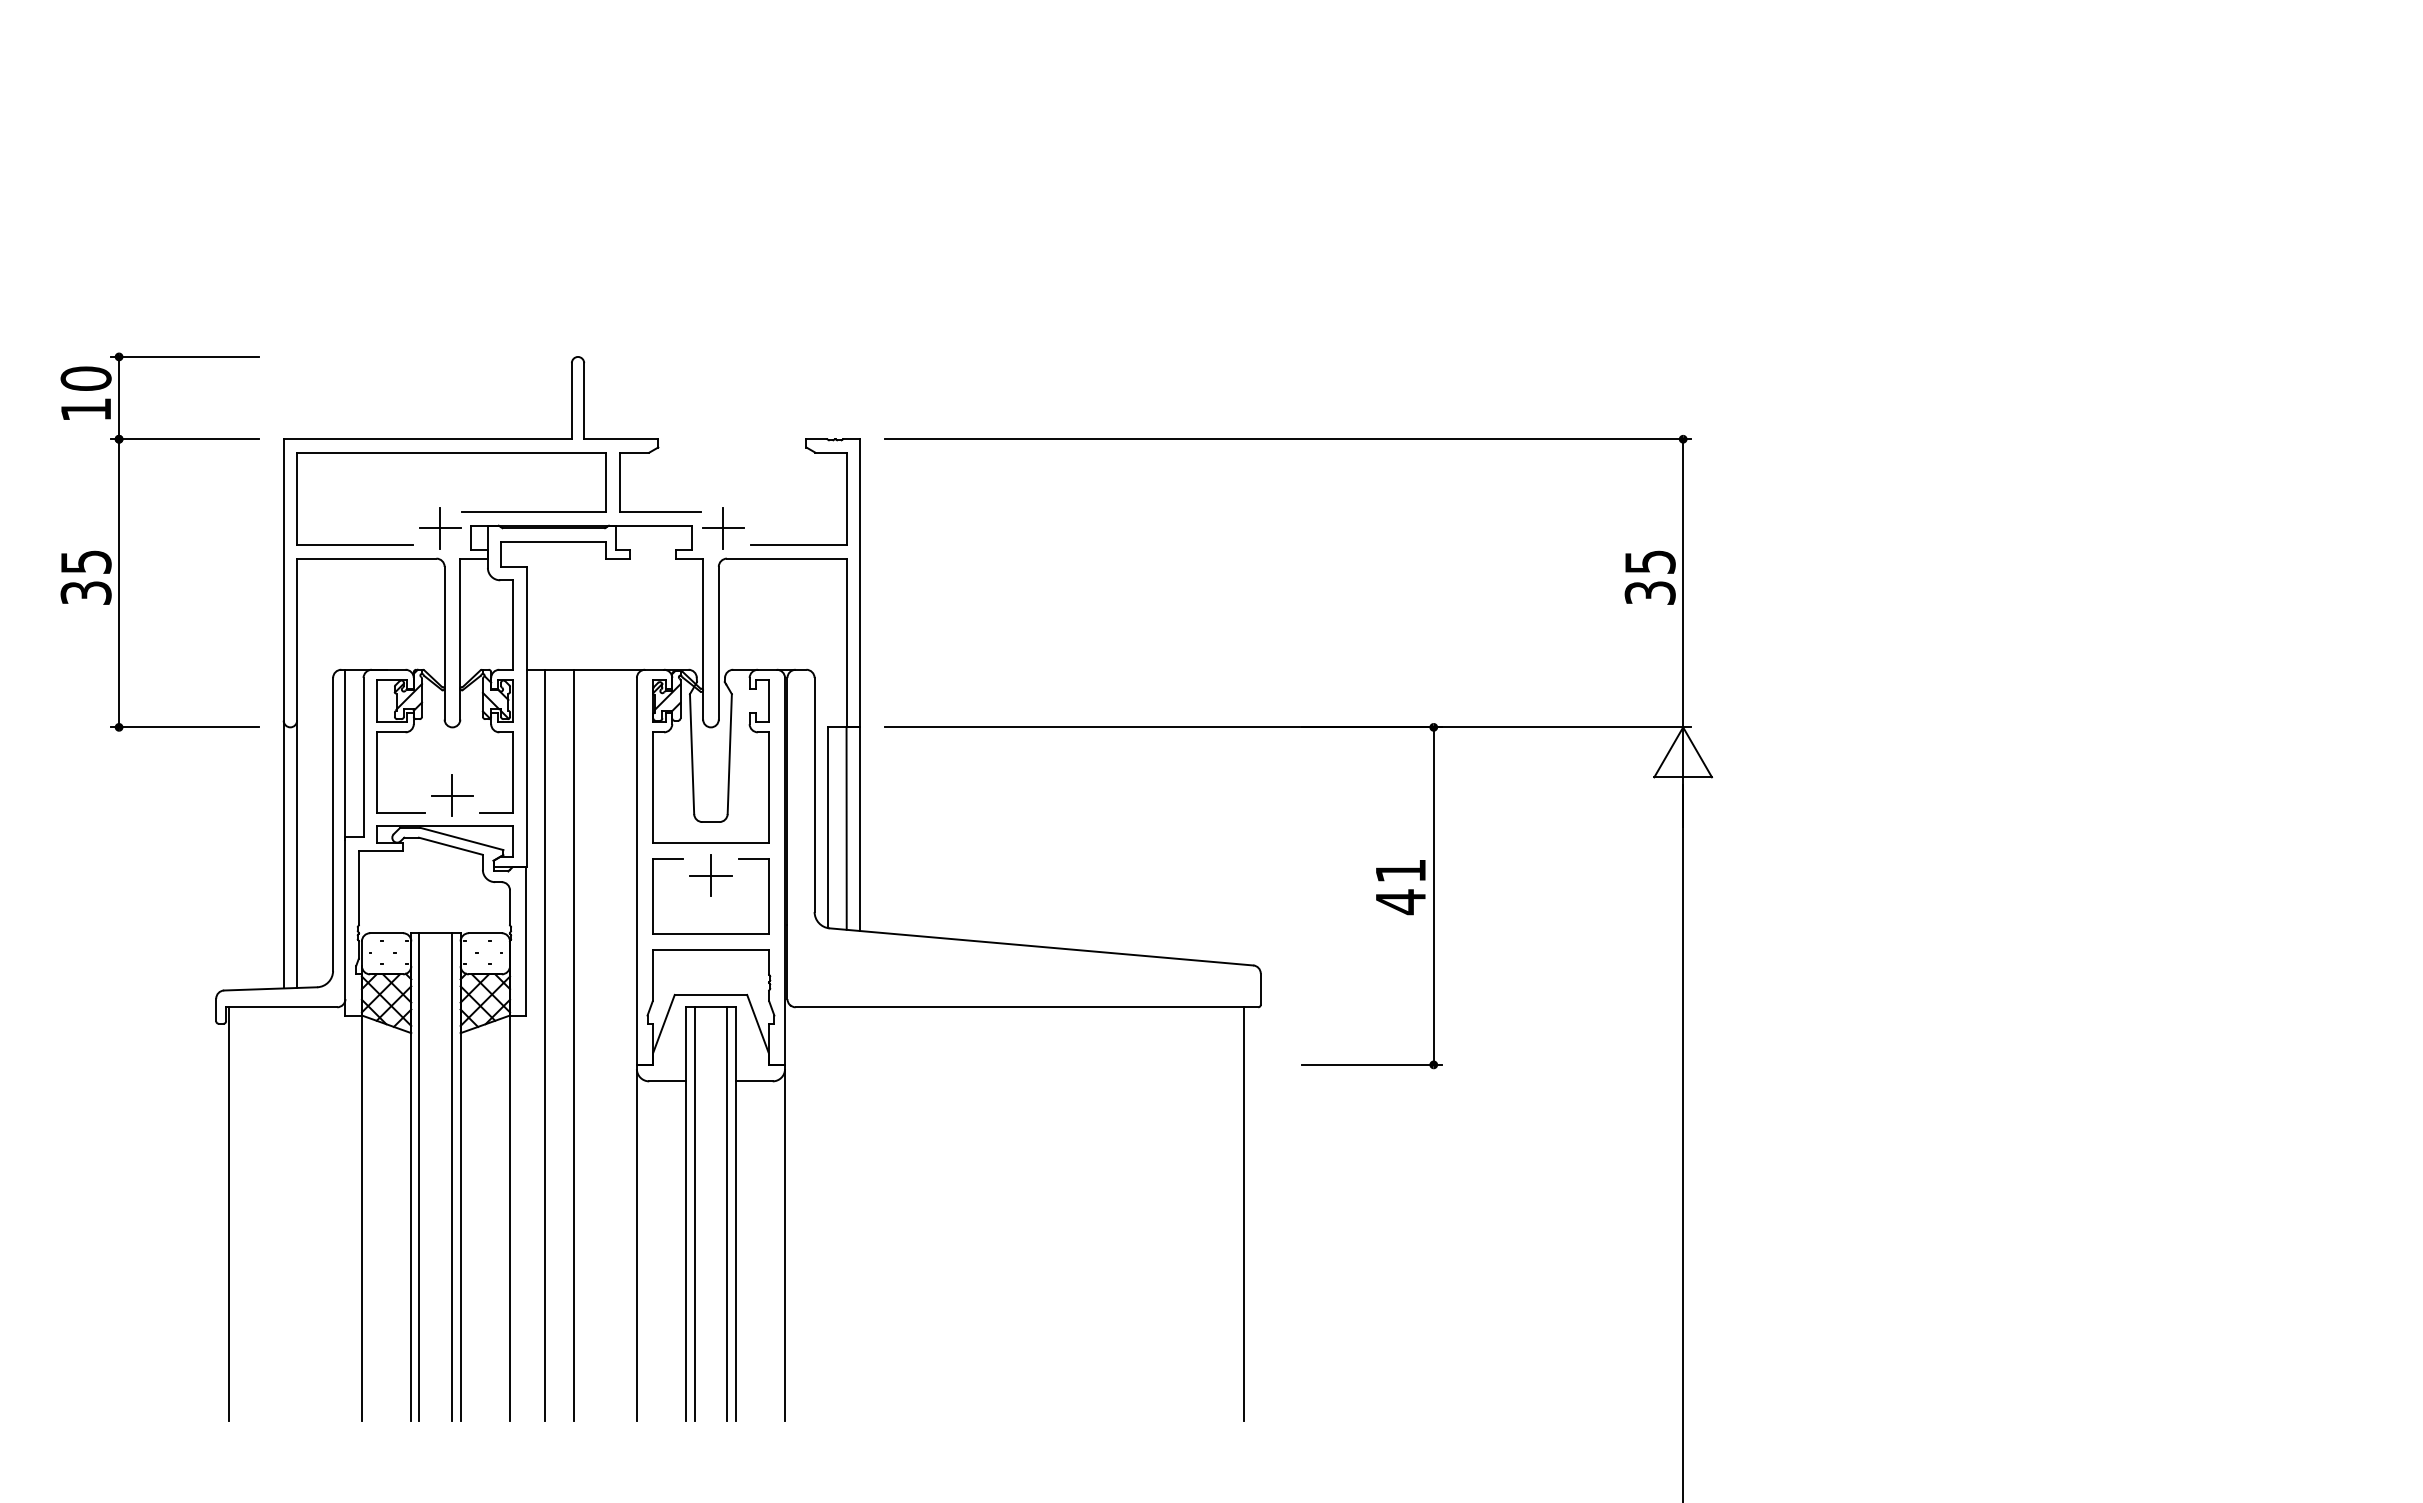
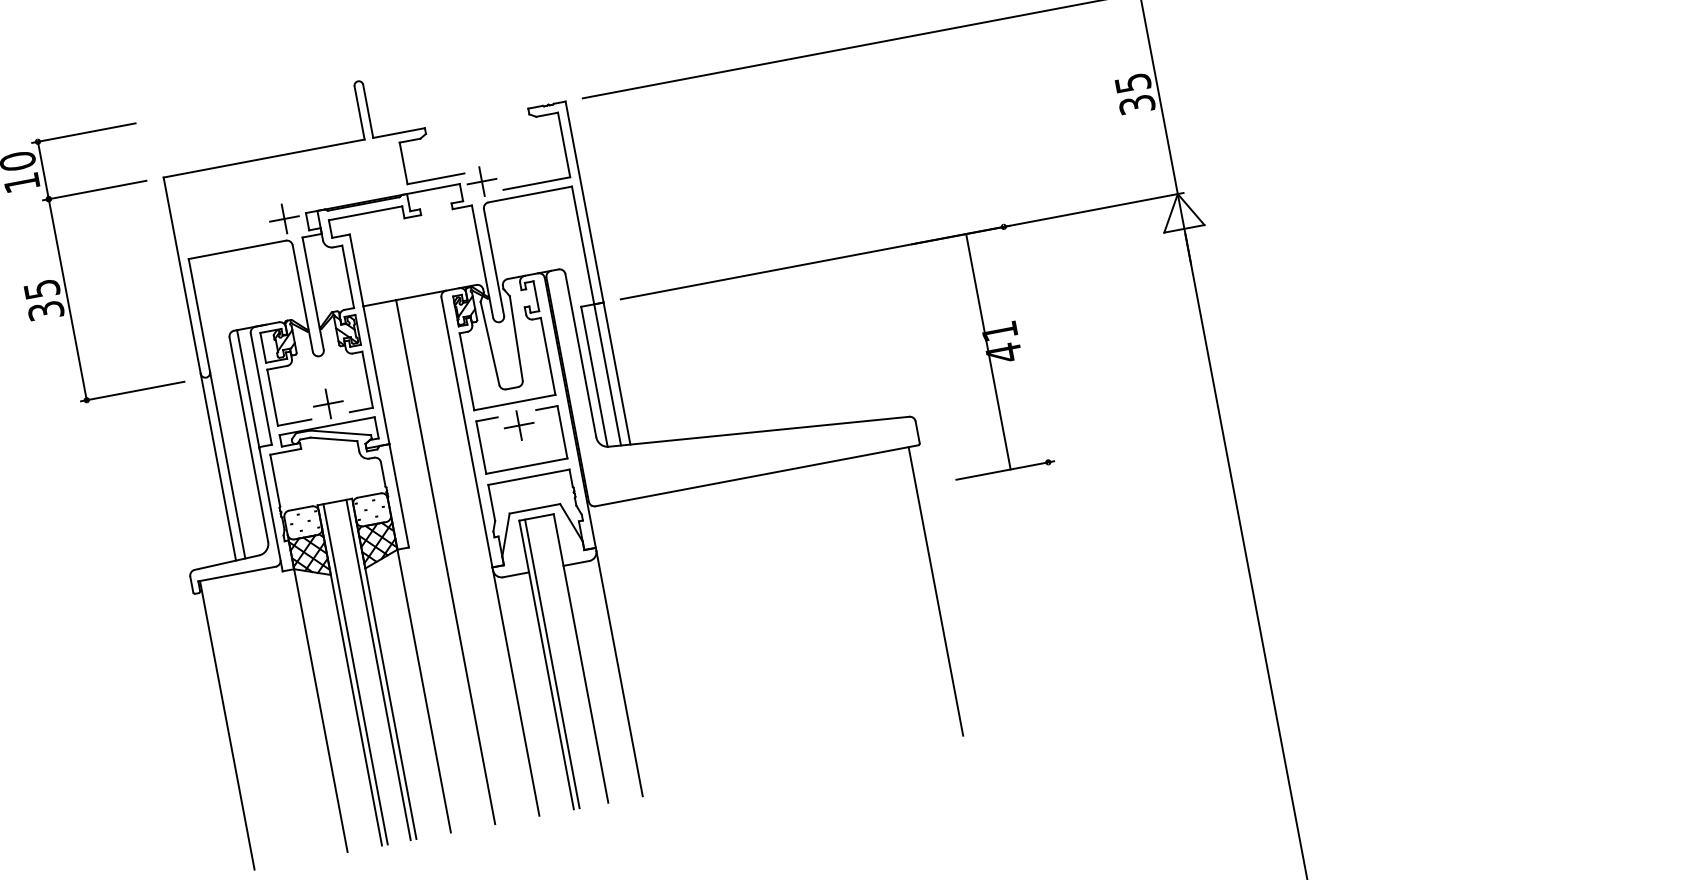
part: (461, 511) -> (297, 204), removed
line: (1433, 895) -> (988, 351), moved
line: (544, 1044) -> (425, 565), removed
line: (727, 1213) -> (575, 659), removed

